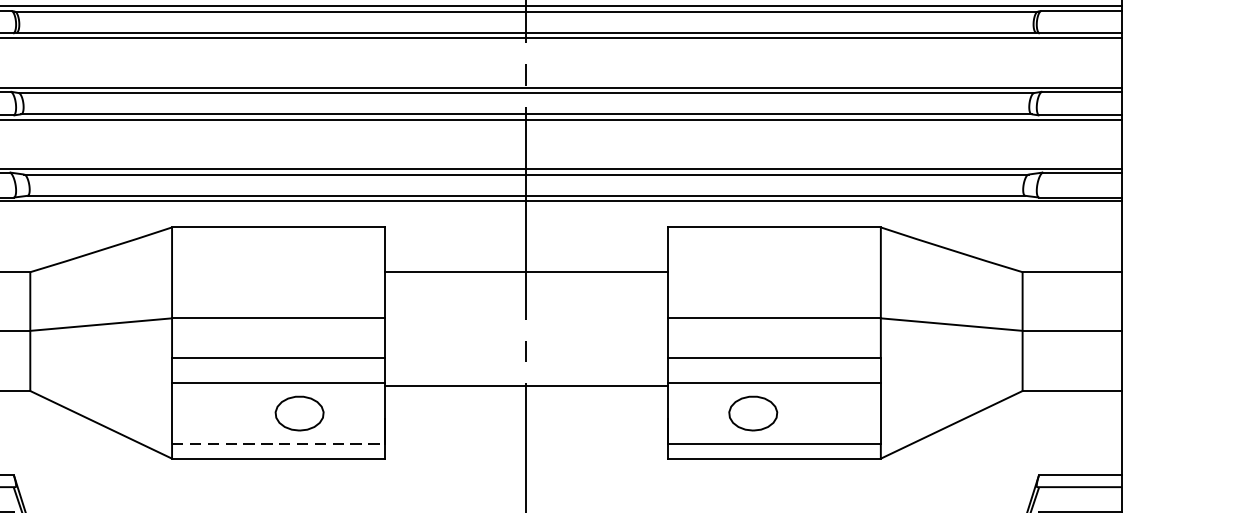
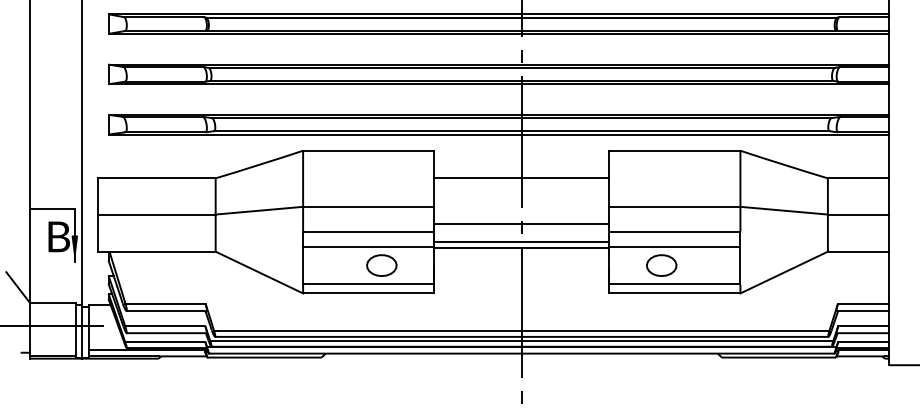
line: (526, 345) -> (521, 223), added
line: (526, 376) -> (521, 242), added
line: (278, 444) -> (368, 284), dashed -> solid

